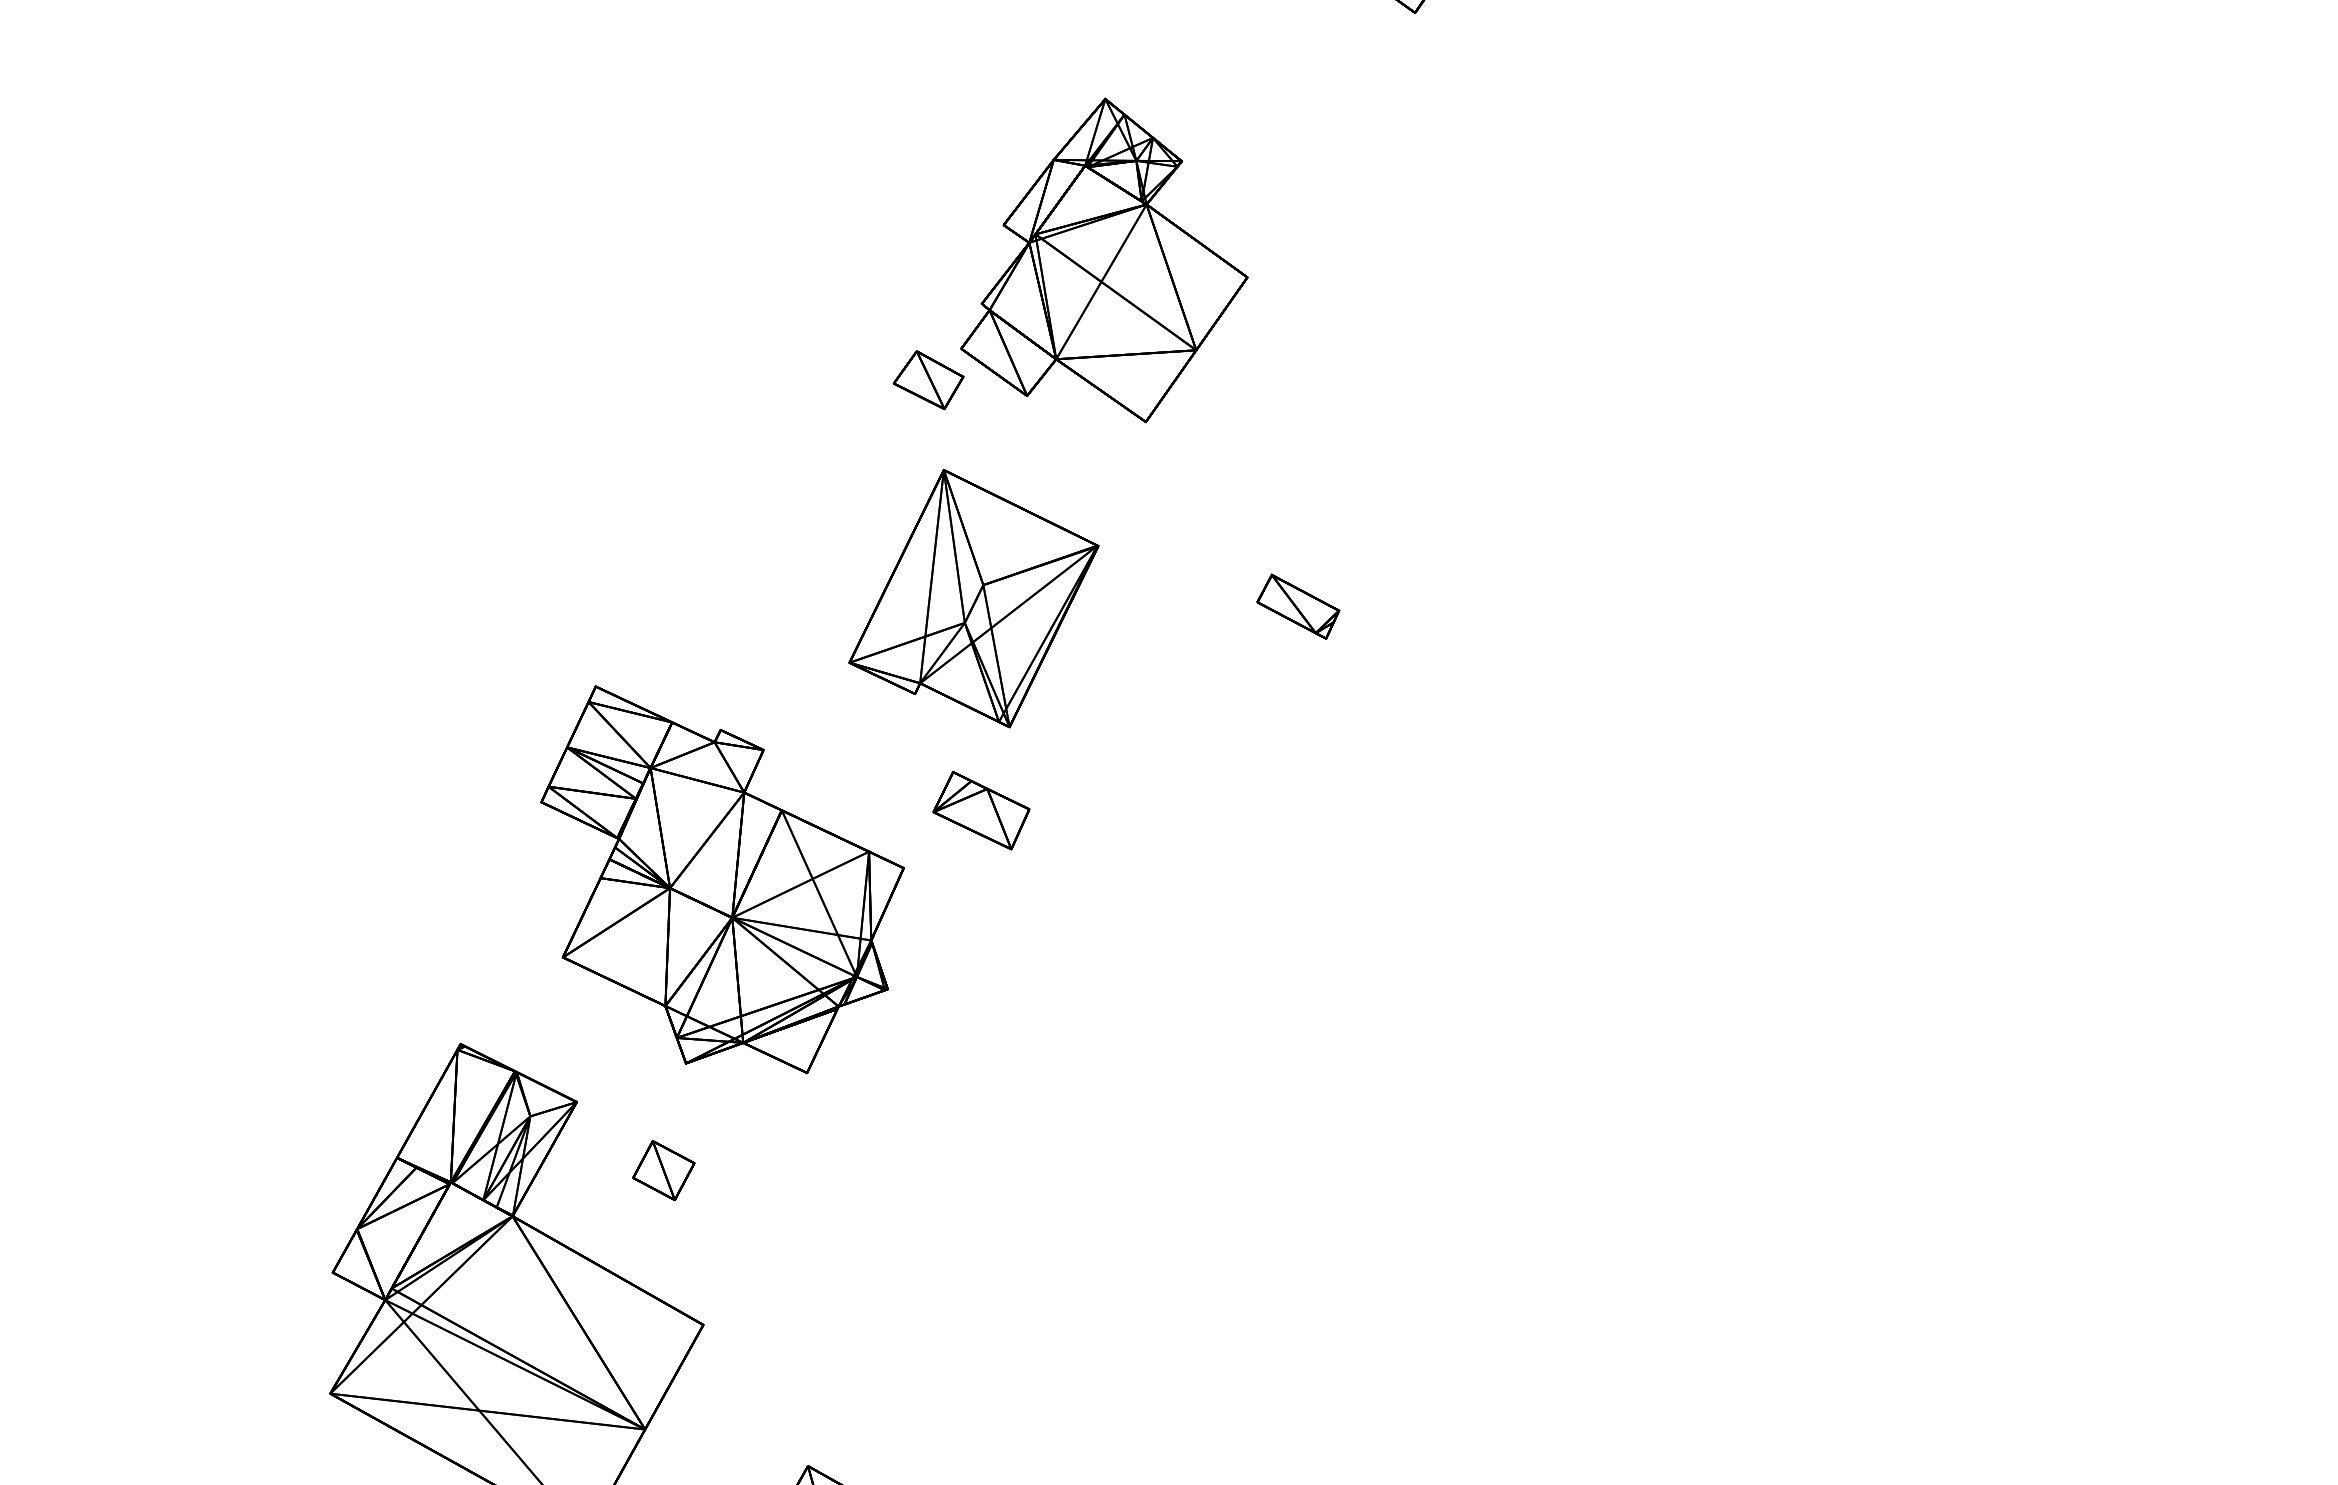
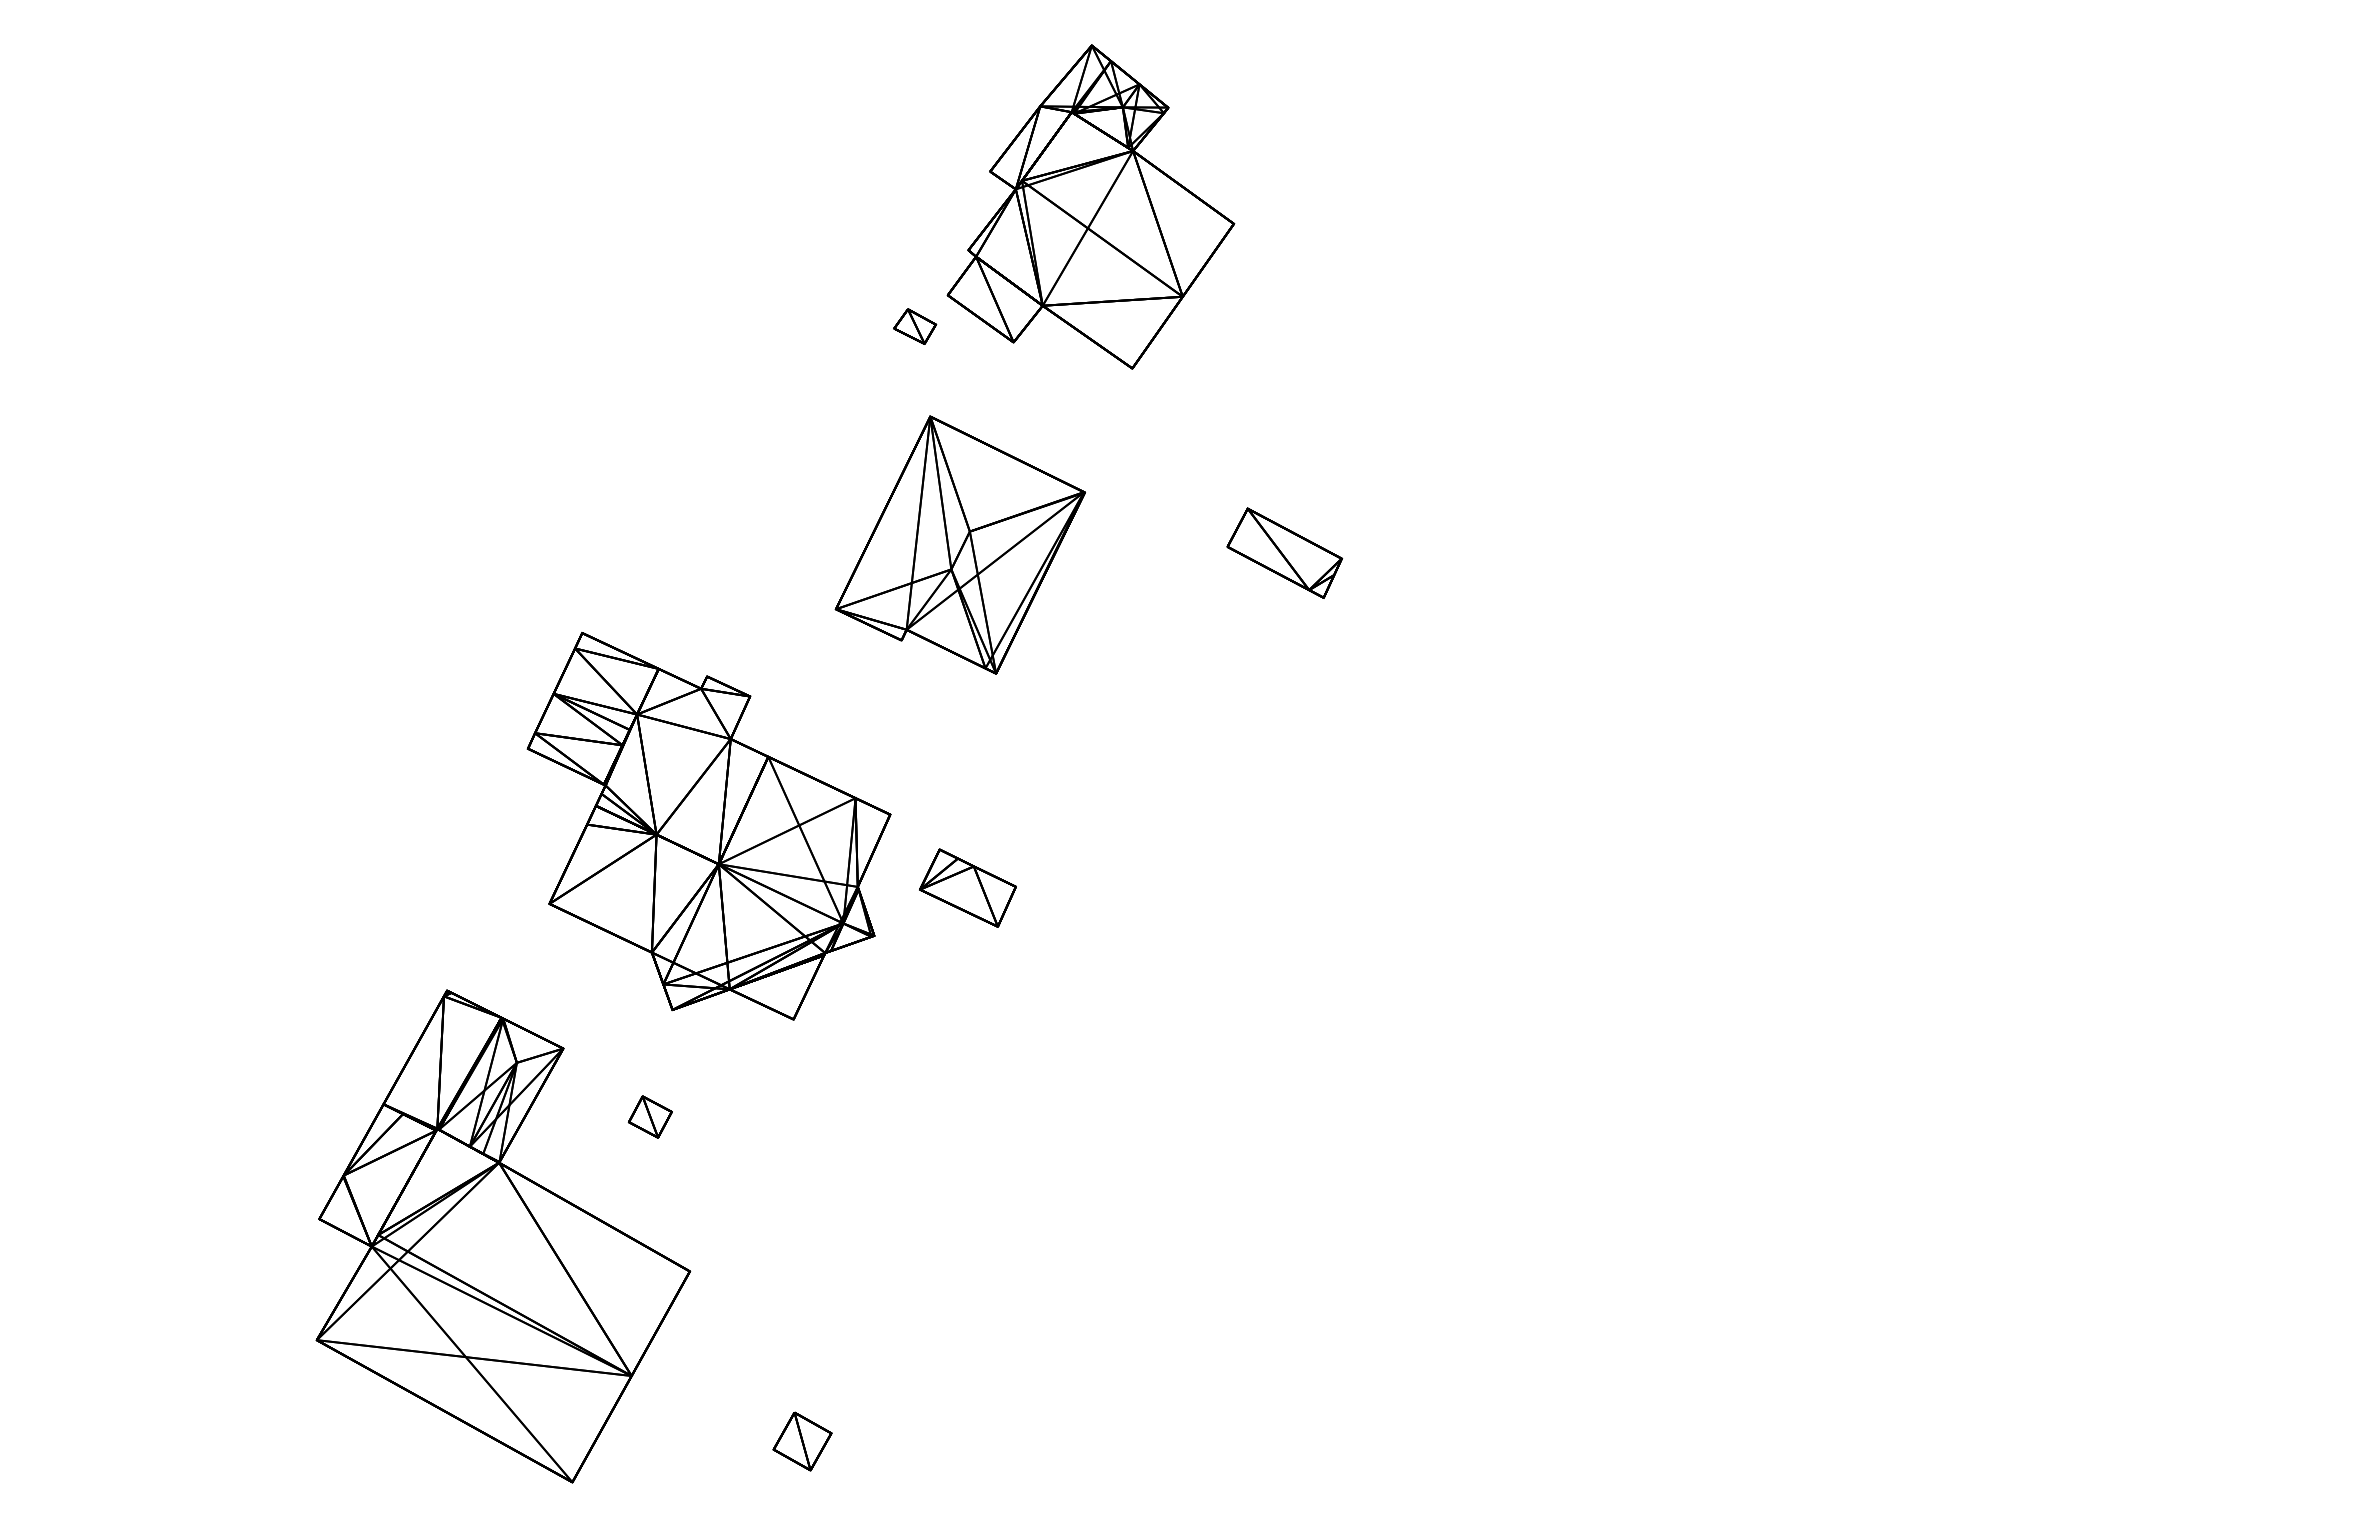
part: (928, 380) -> (914, 326), size x0.6
part: (1298, 607) -> (1284, 553), size x1.4
part: (981, 810) -> (967, 887), moved
part: (664, 1170) -> (650, 1116), size x0.7

